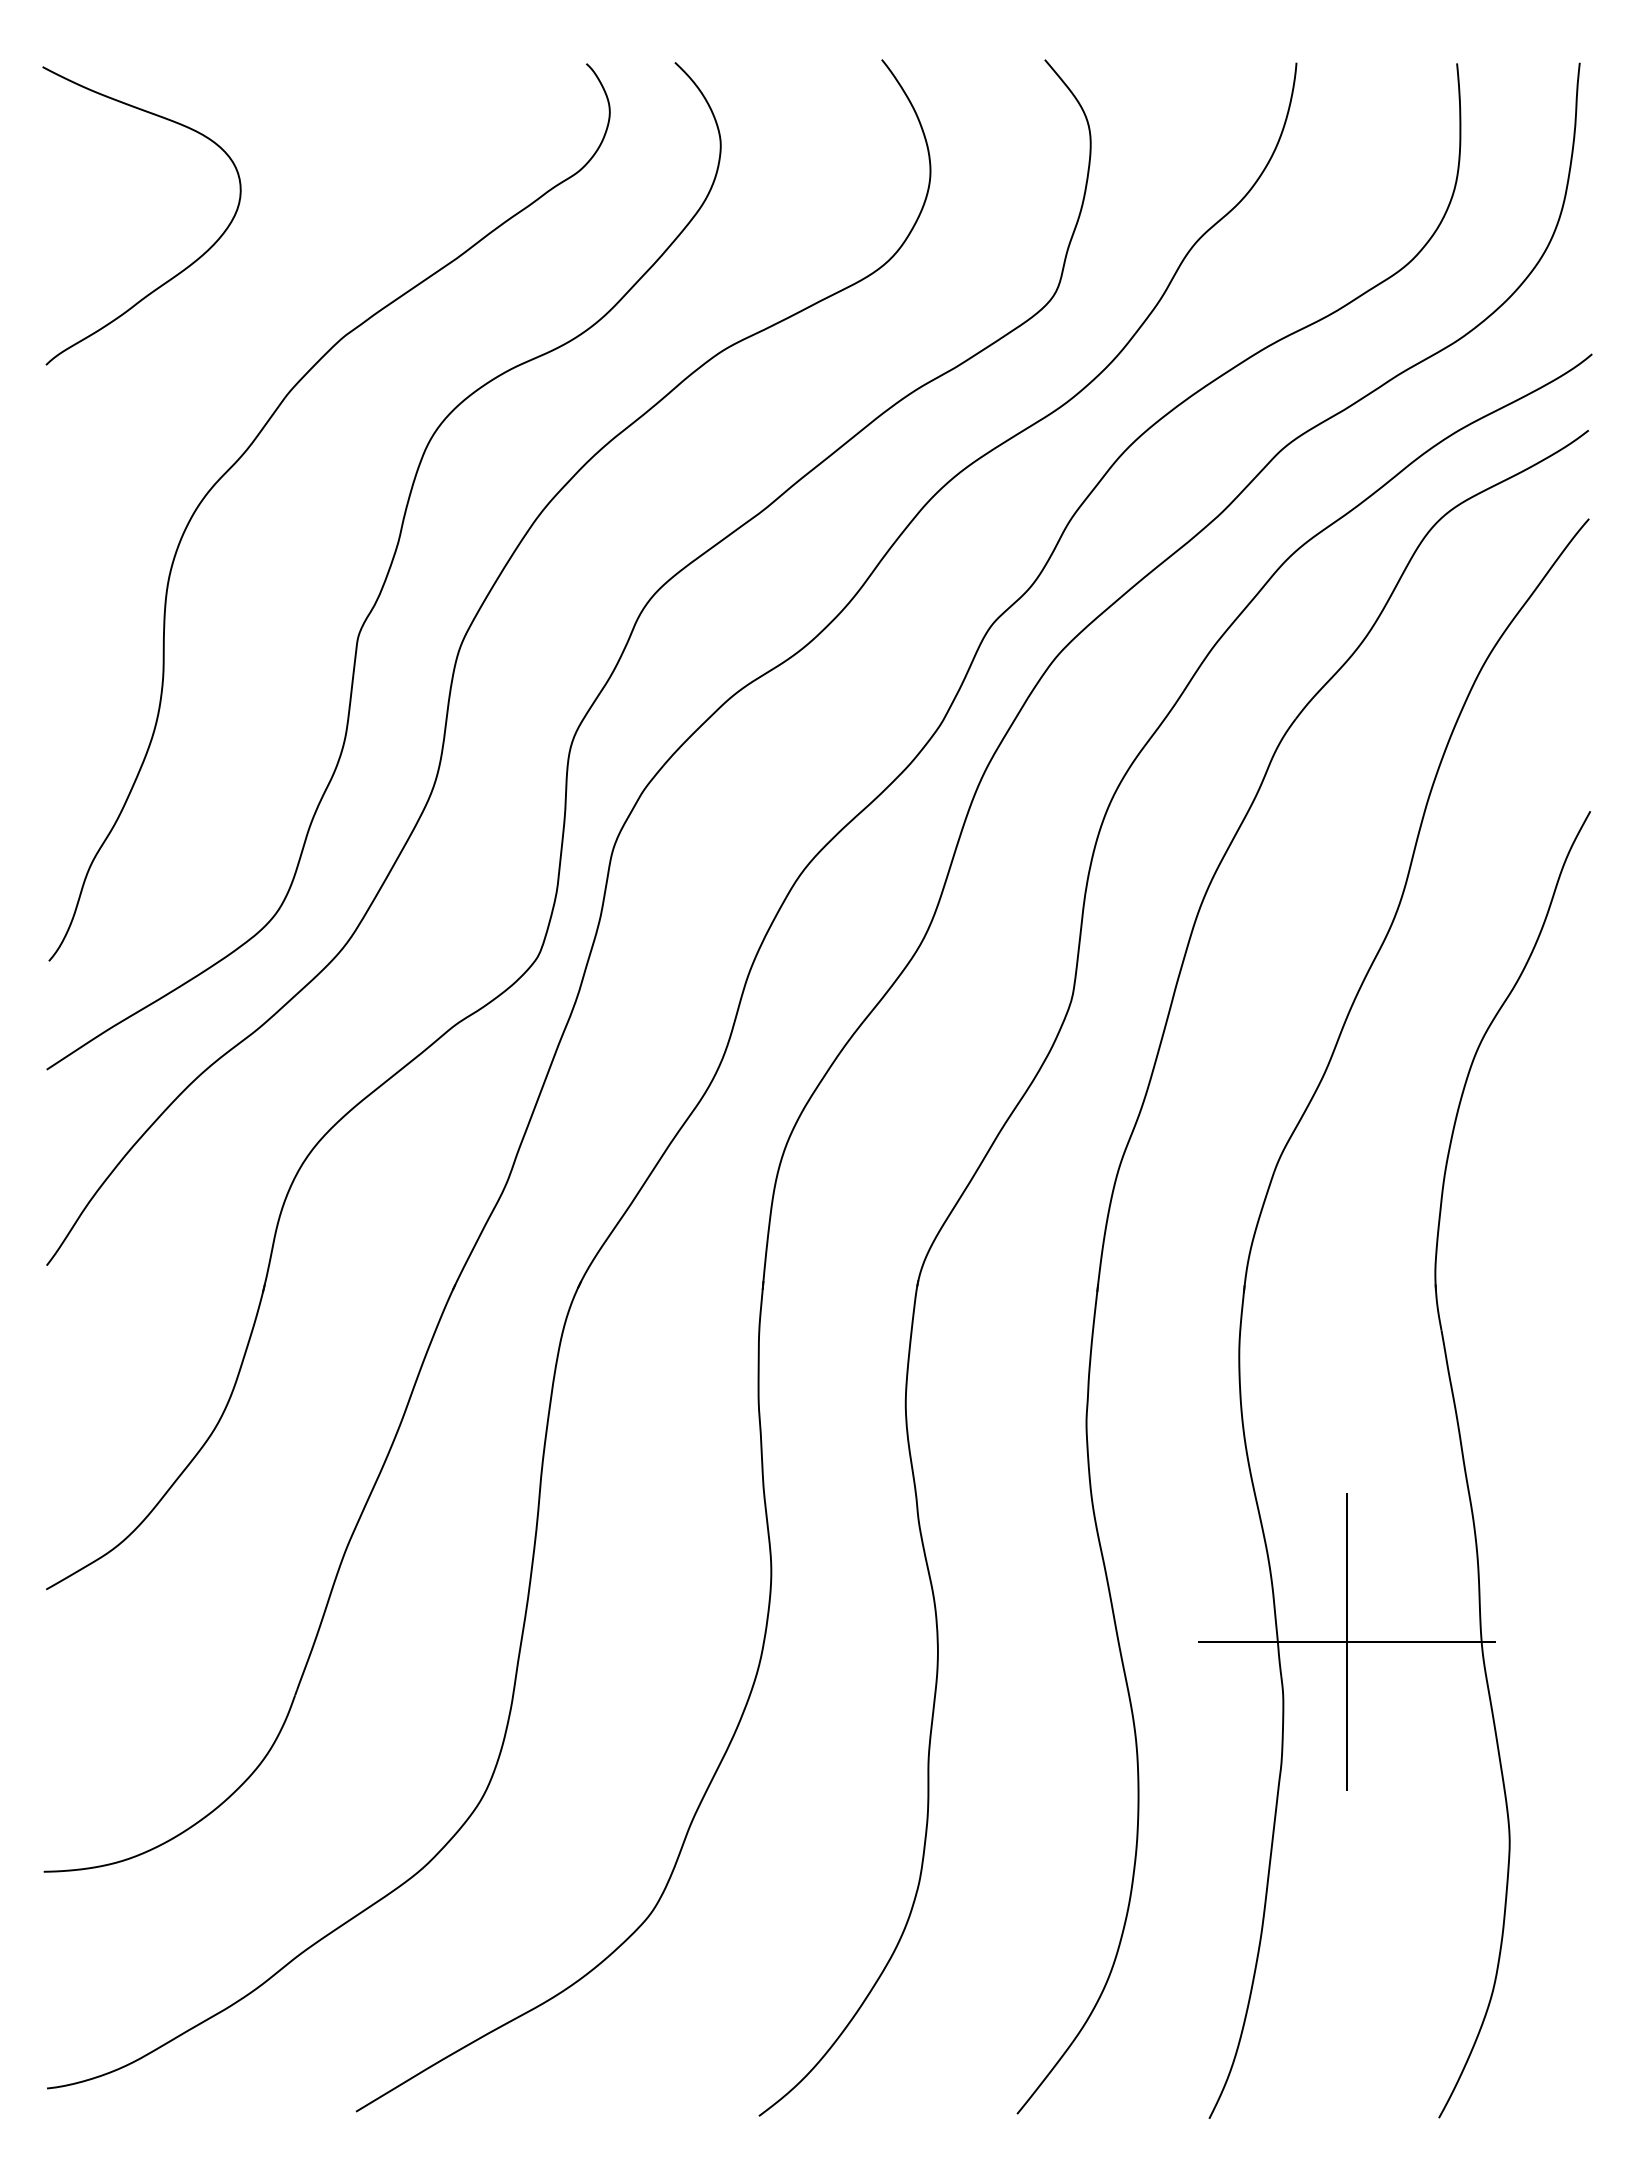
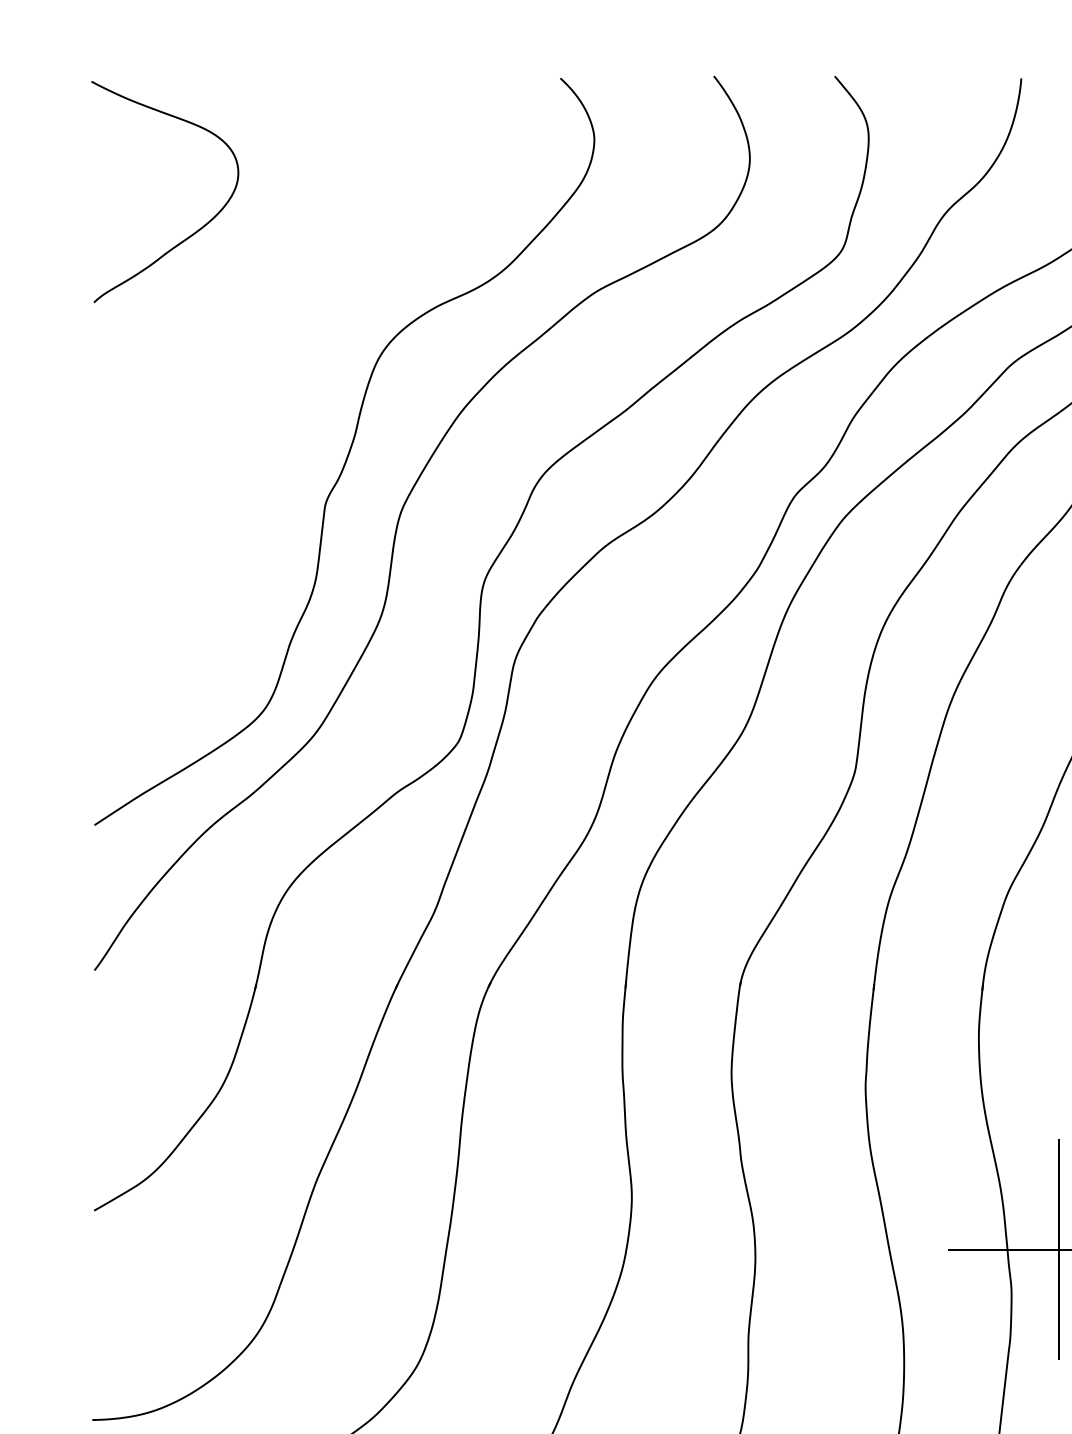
curve: (249, 448) -> (244, 364), removed

